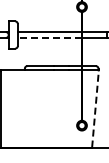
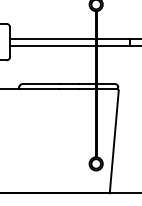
line: (49, 37) -> (52, 45), dashed -> solid
line: (95, 108) -> (114, 140), dashed -> solid

